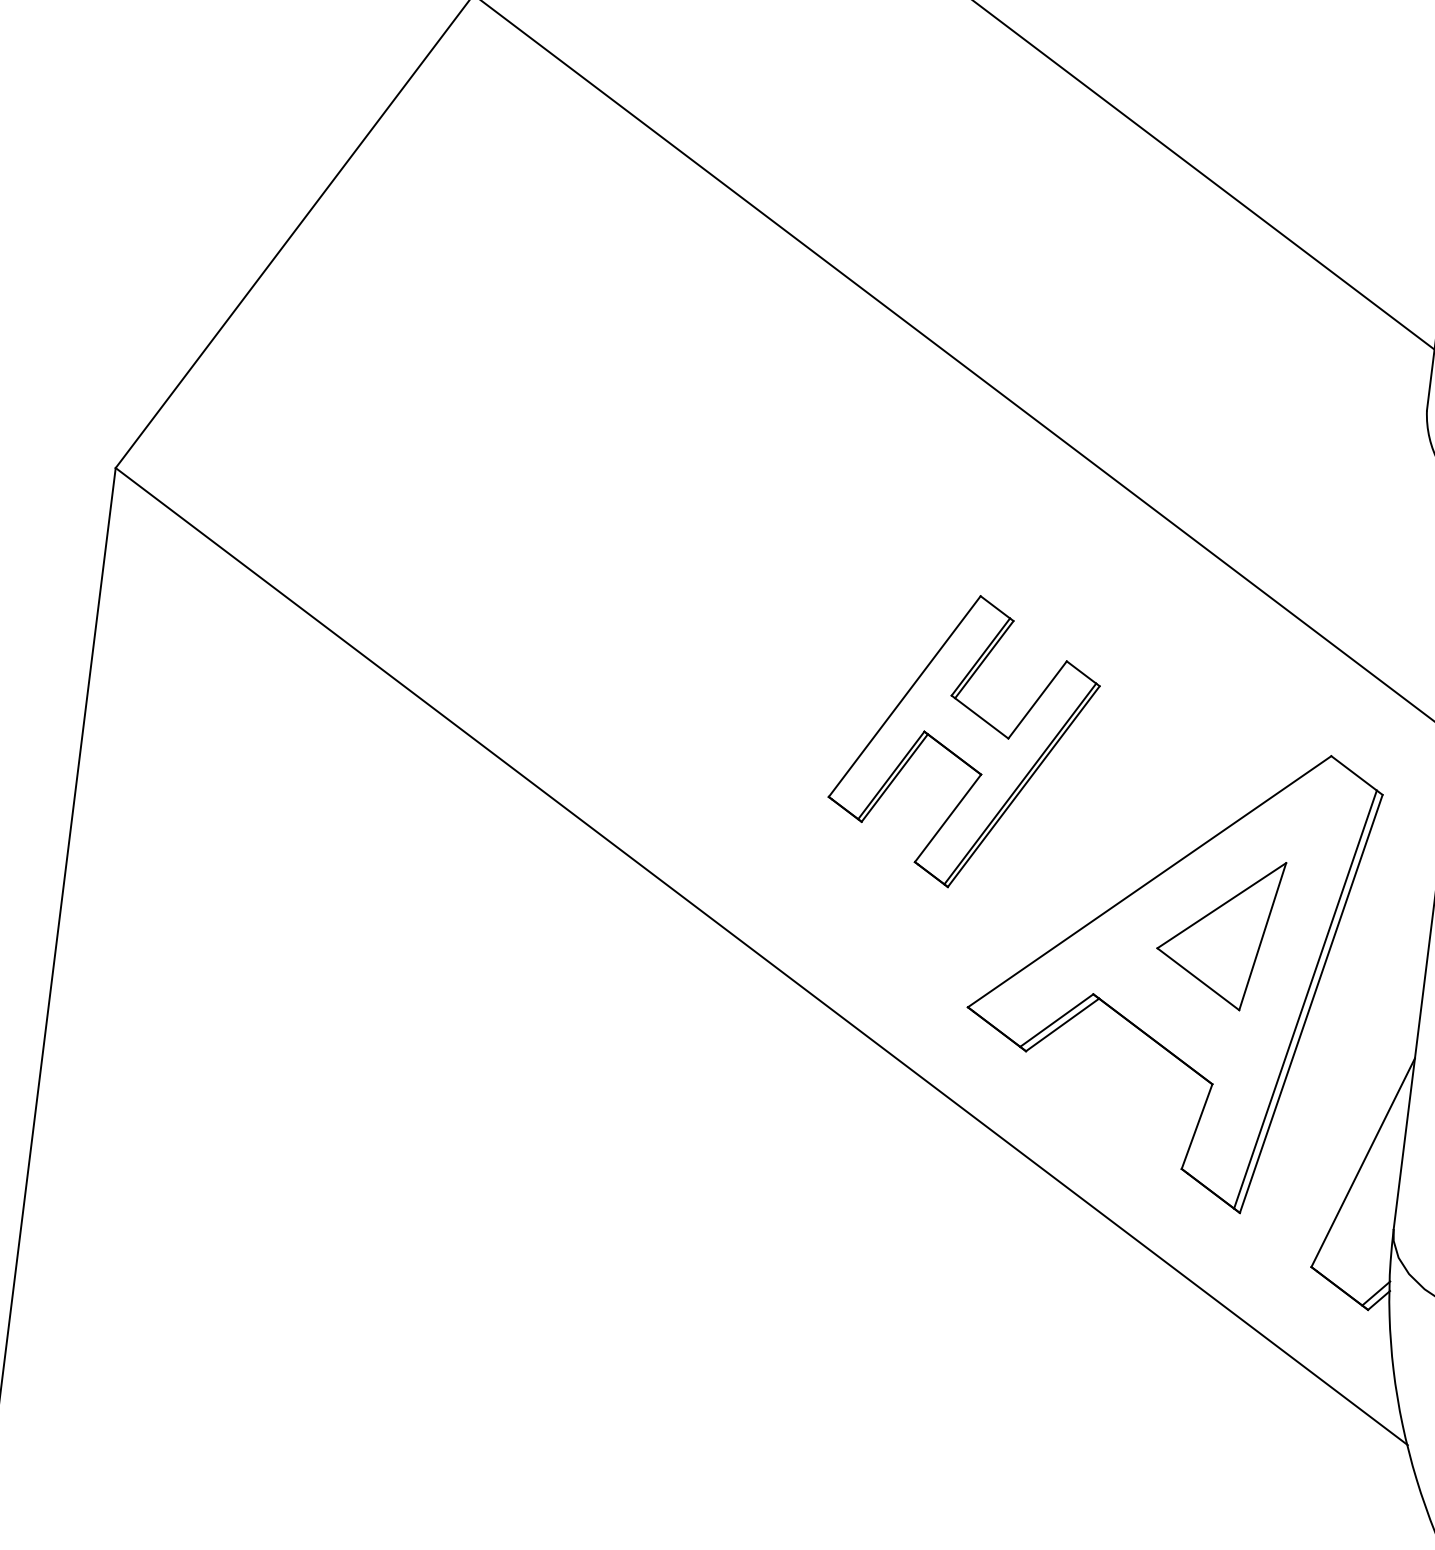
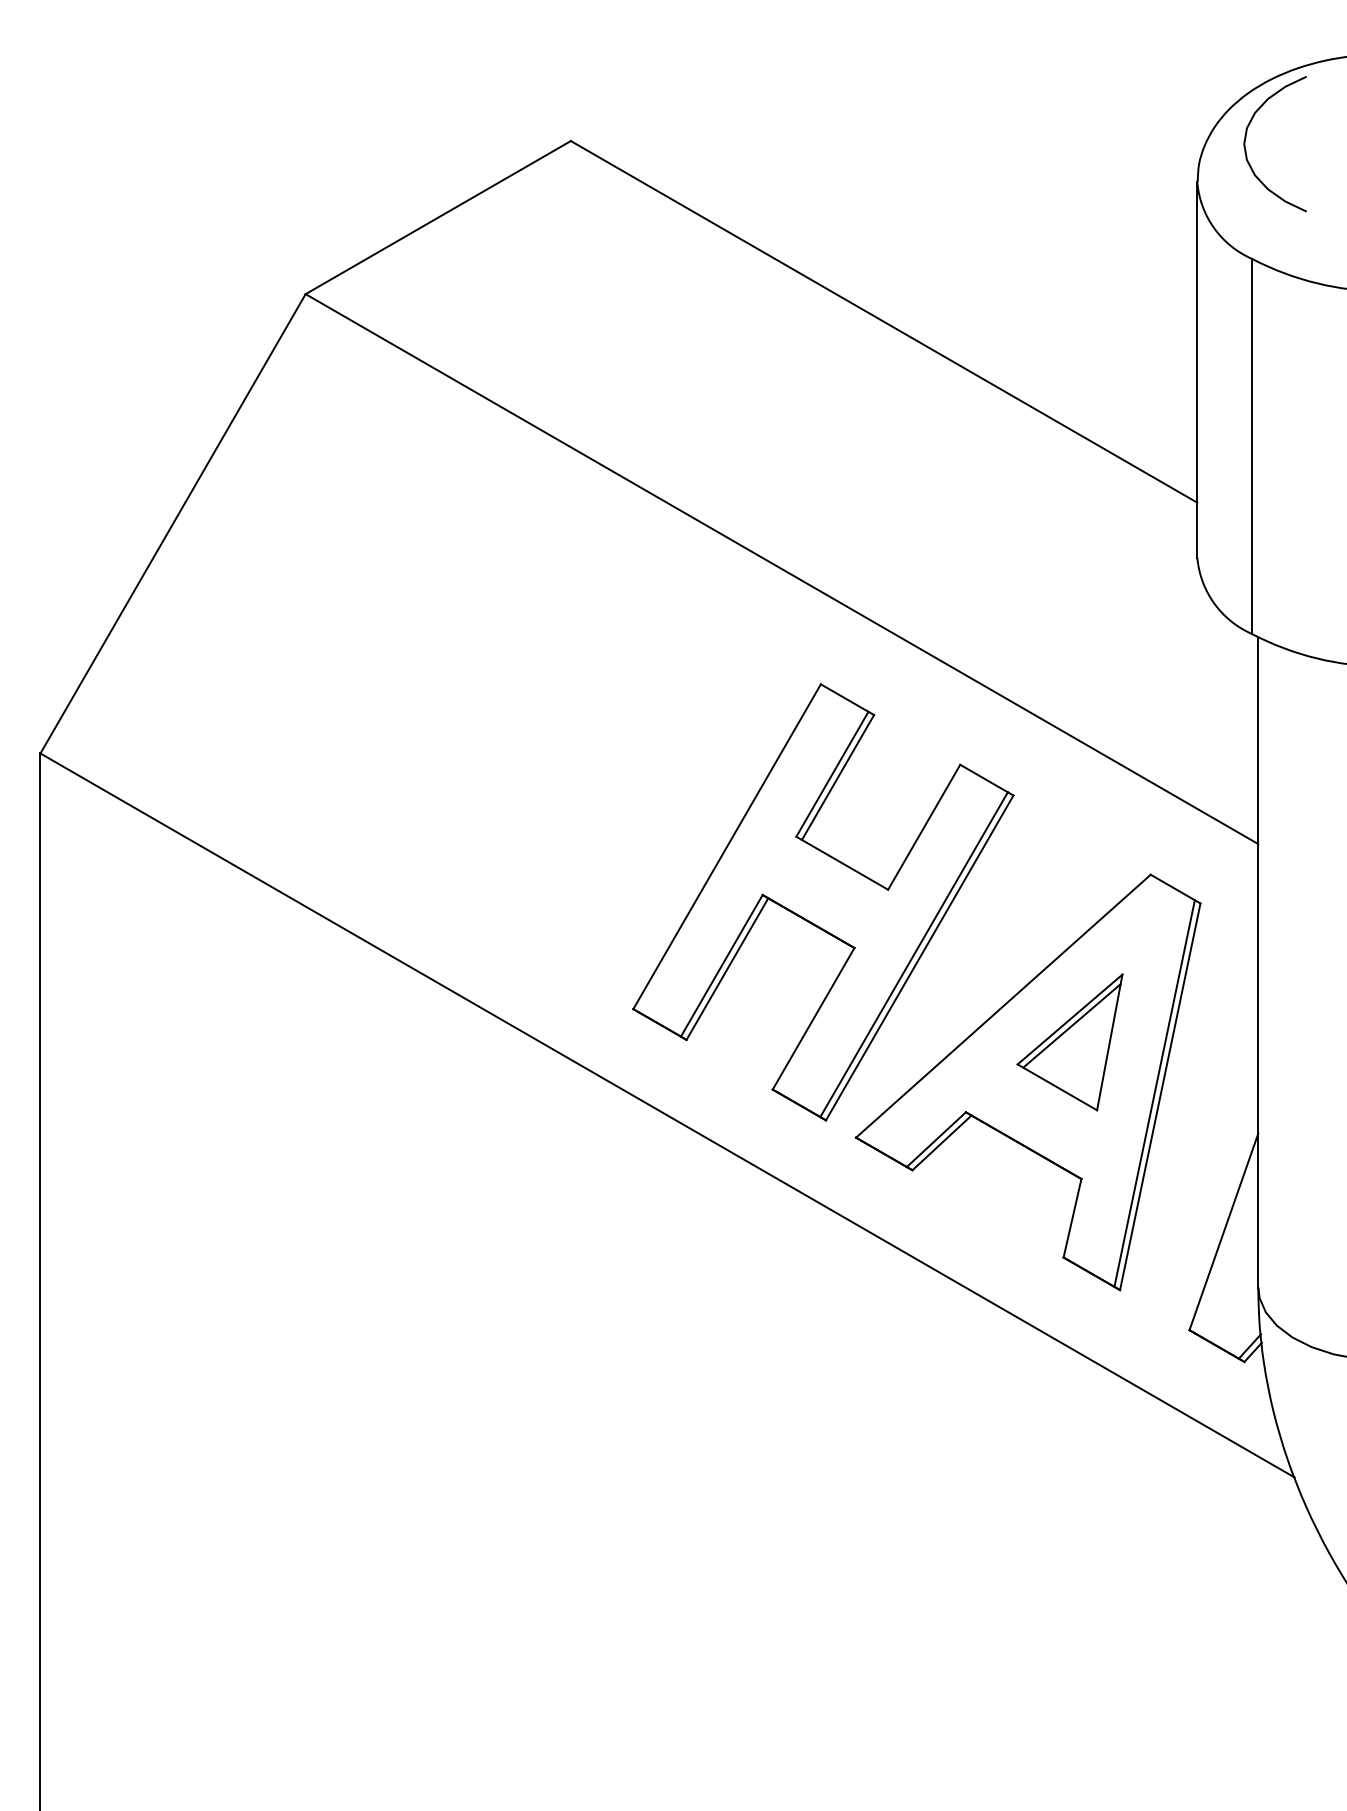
part: (964, 741) -> (823, 902), size x1.67
line: (1222, 912) -> (1071, 1025), added

